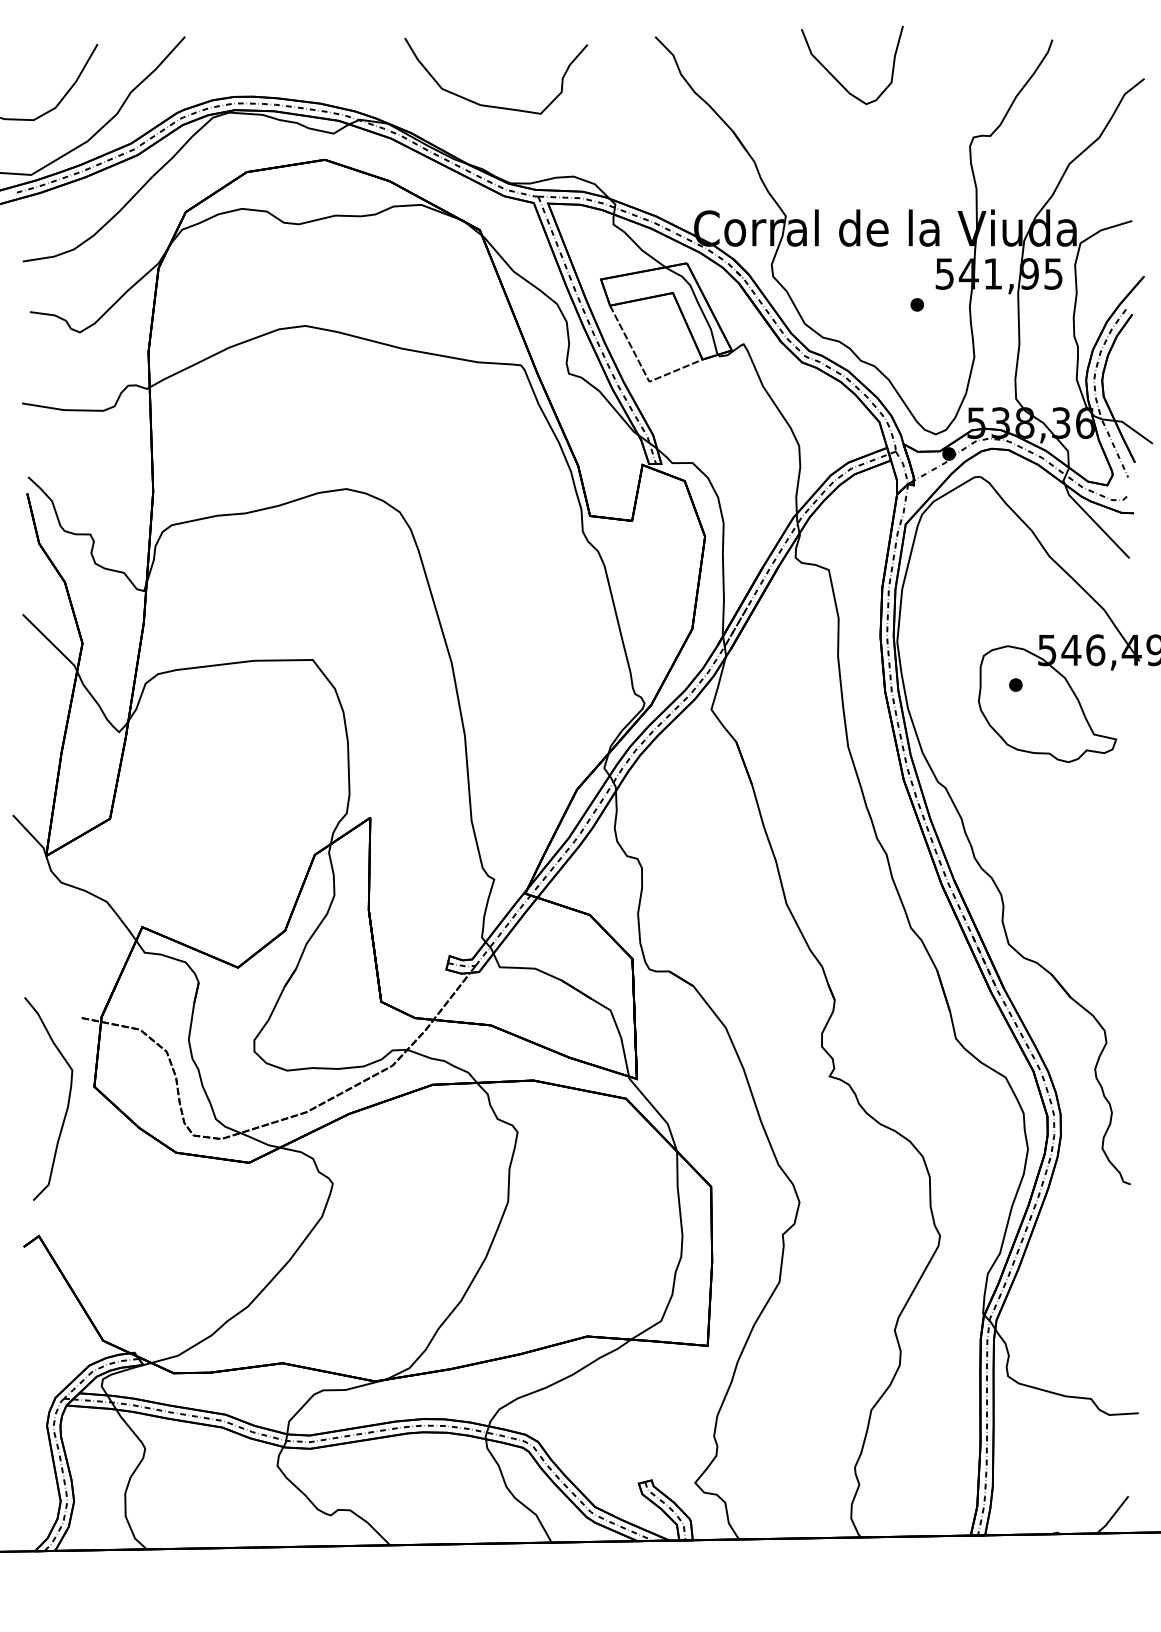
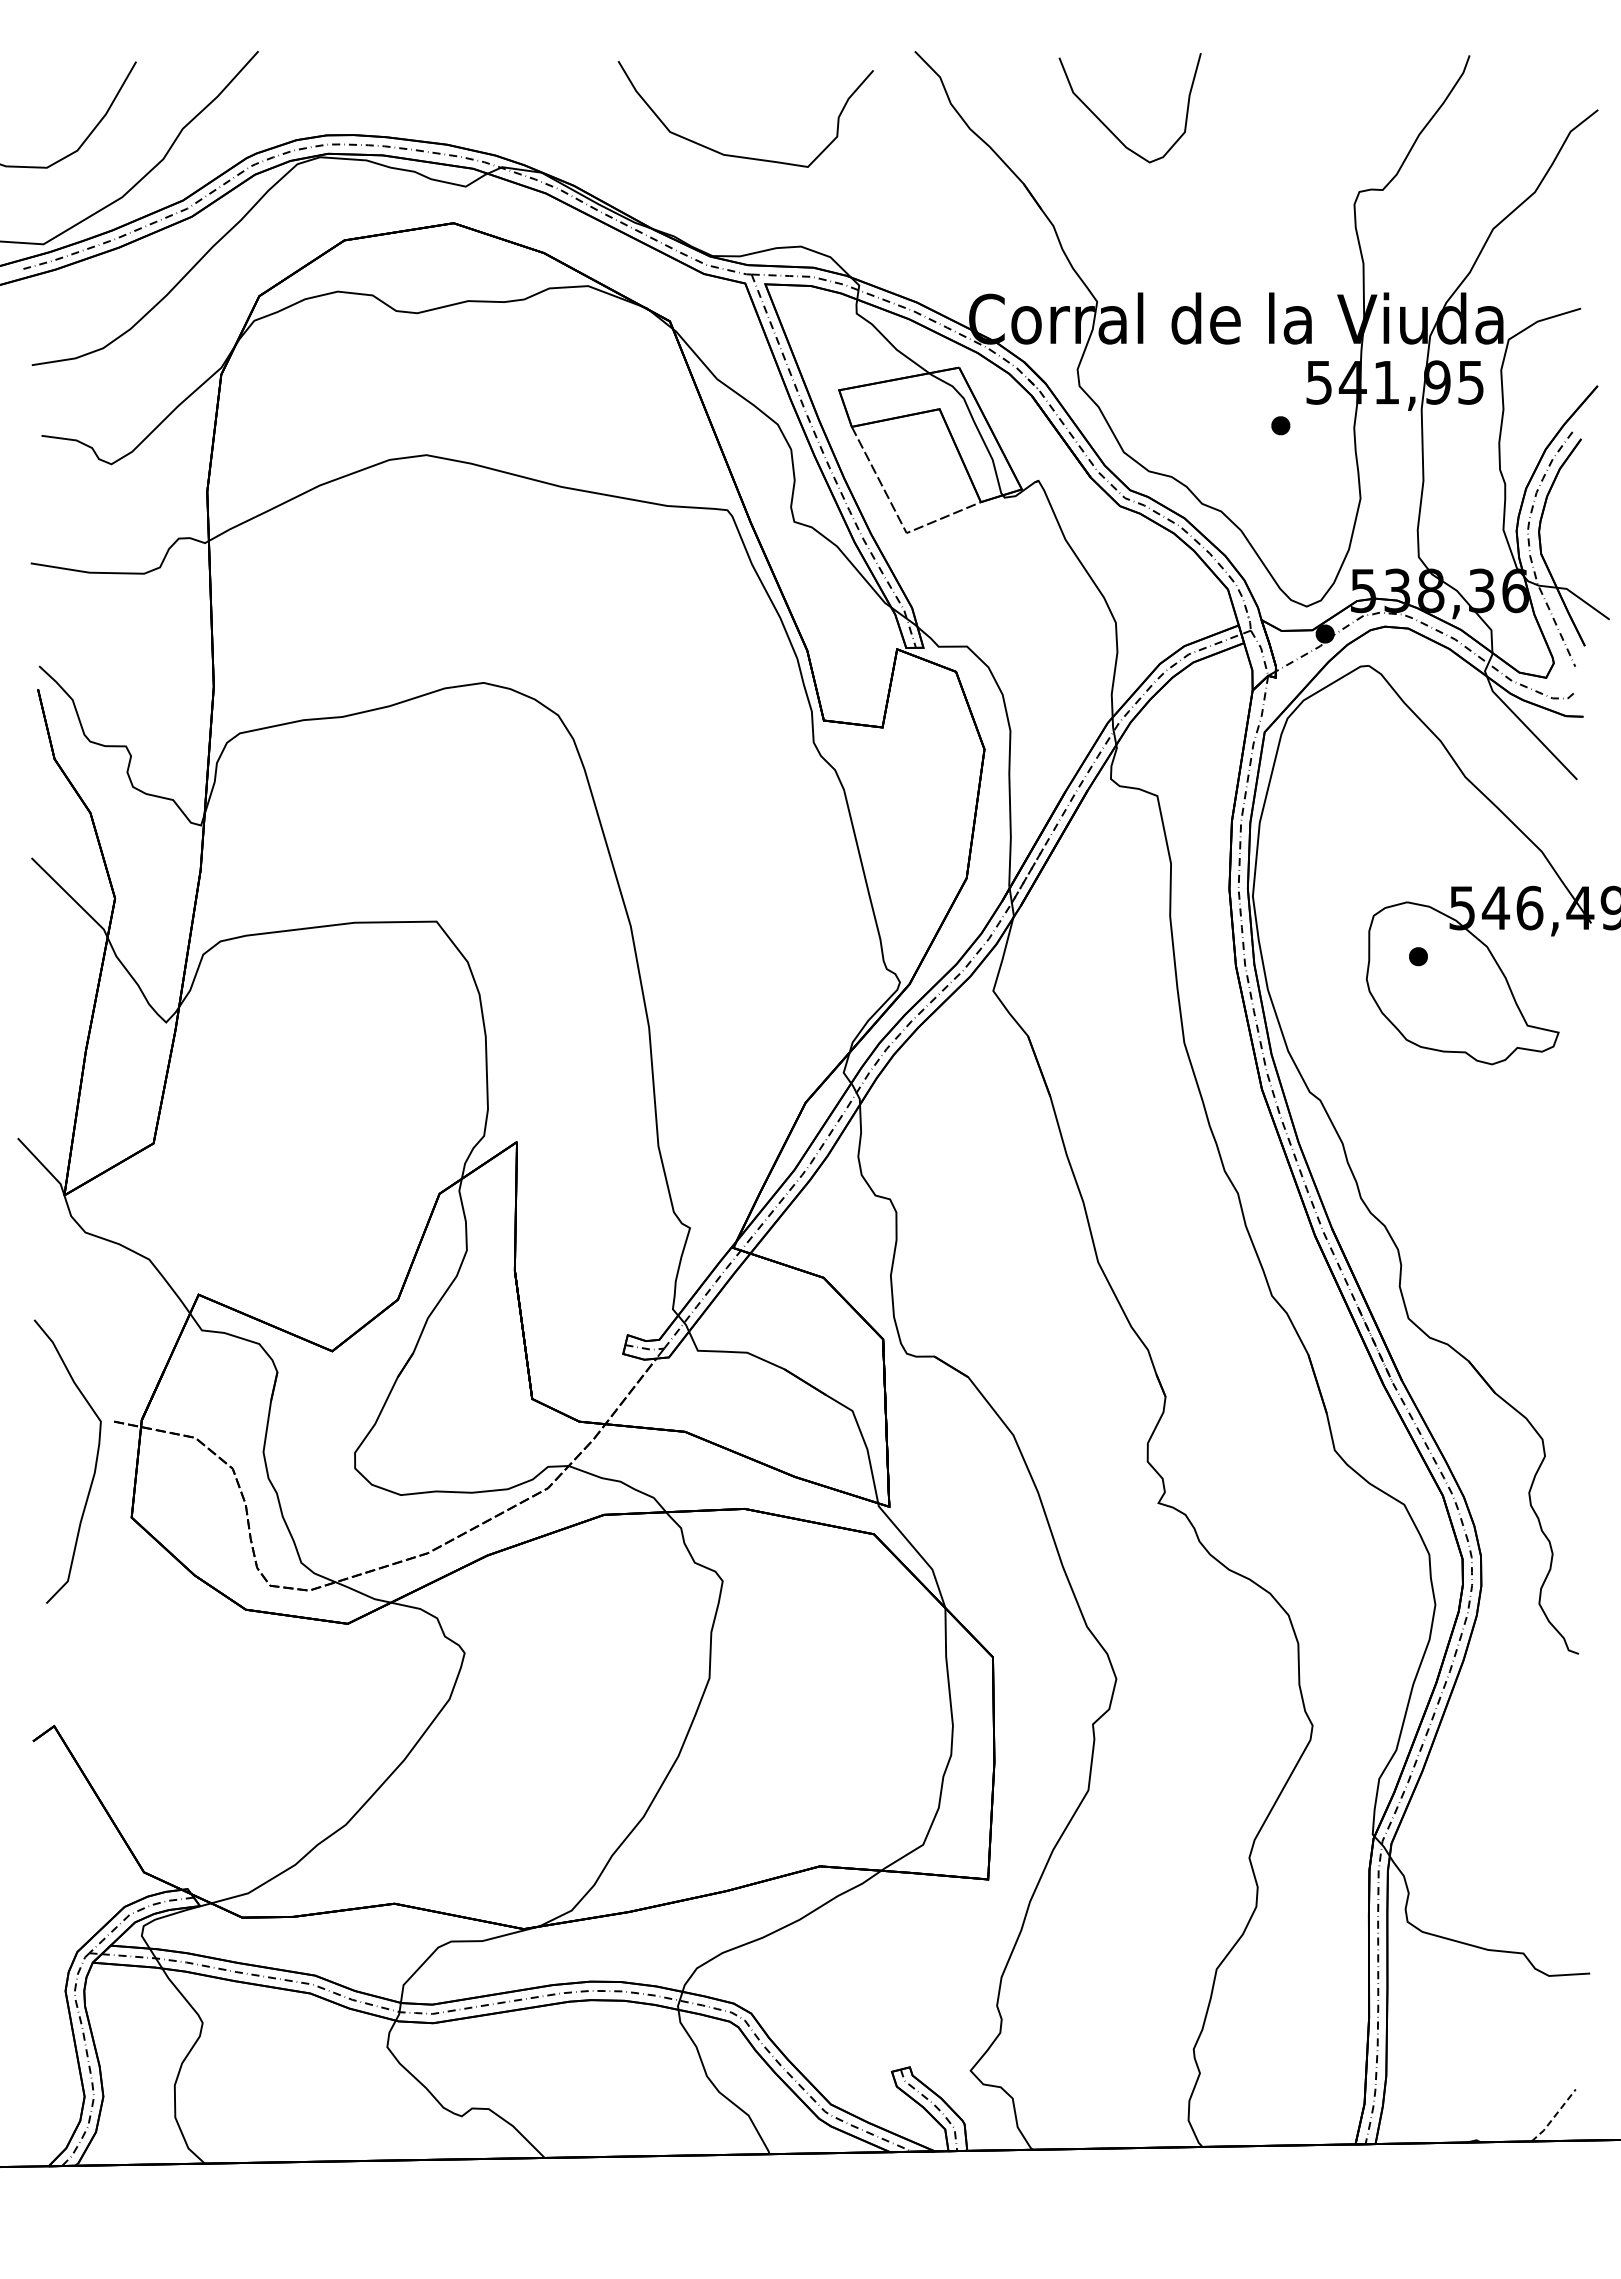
curve: (837, 79) -> (1109, 128), moved
curve: (490, 105) -> (737, 155), moved
curve: (67, 1102) -> (94, 1466), moved
line: (1113, 1516) -> (1554, 2117), solid -> dashed

